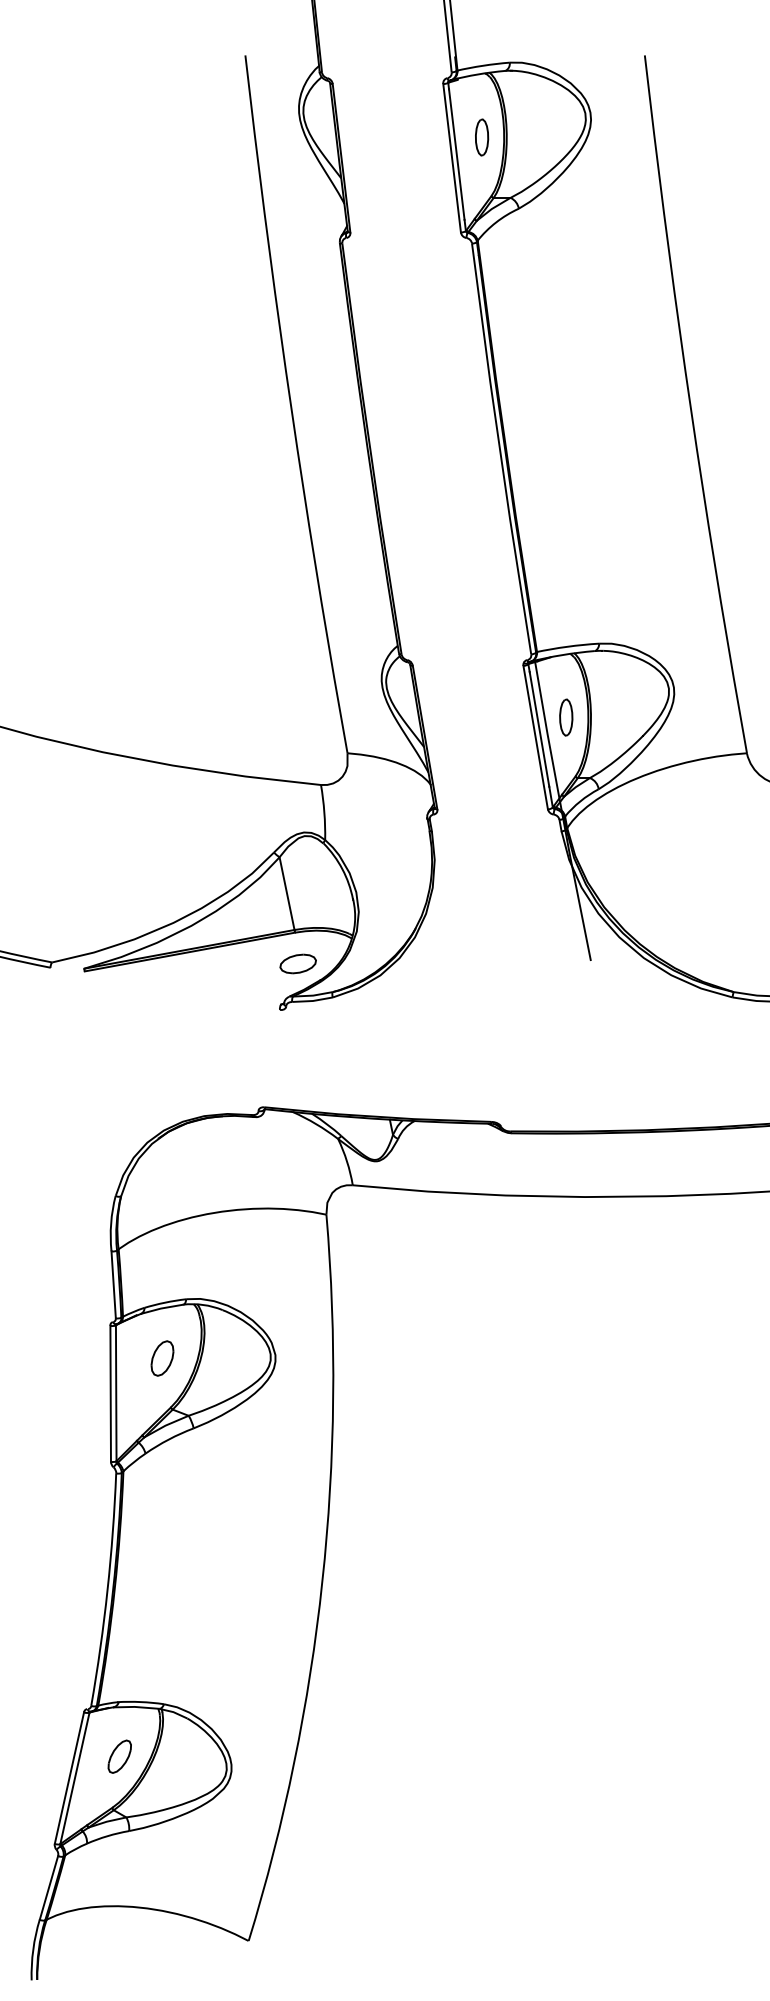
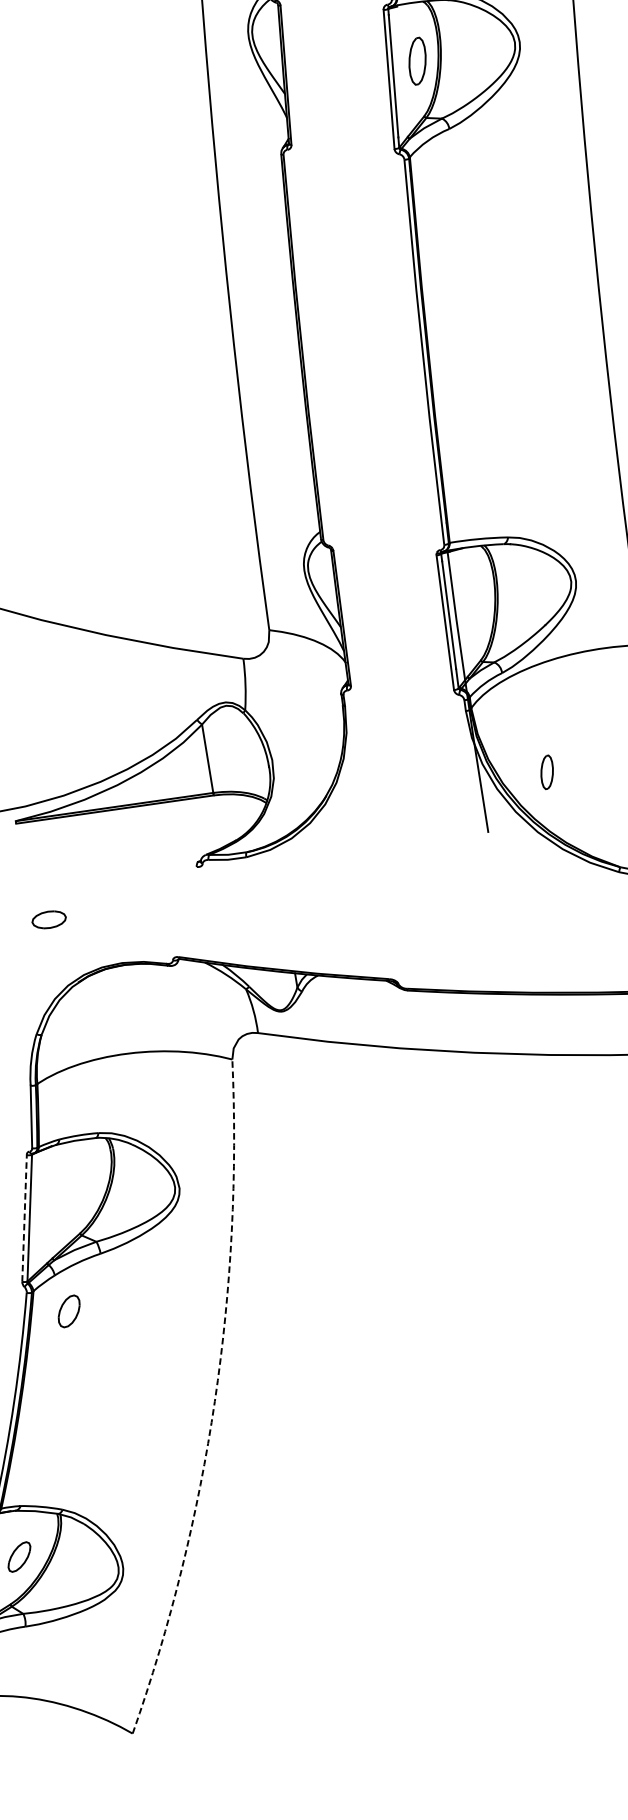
part: (482, 137) -> (418, 61), size x1.4
part: (566, 717) -> (547, 772), moved
part: (297, 963) -> (48, 919), moved
part: (162, 1358) -> (69, 1311), moved
line: (110, 1393) -> (24, 1218), solid -> dashed
arc: (322, 1581) -> (214, 1401), solid -> dashed

